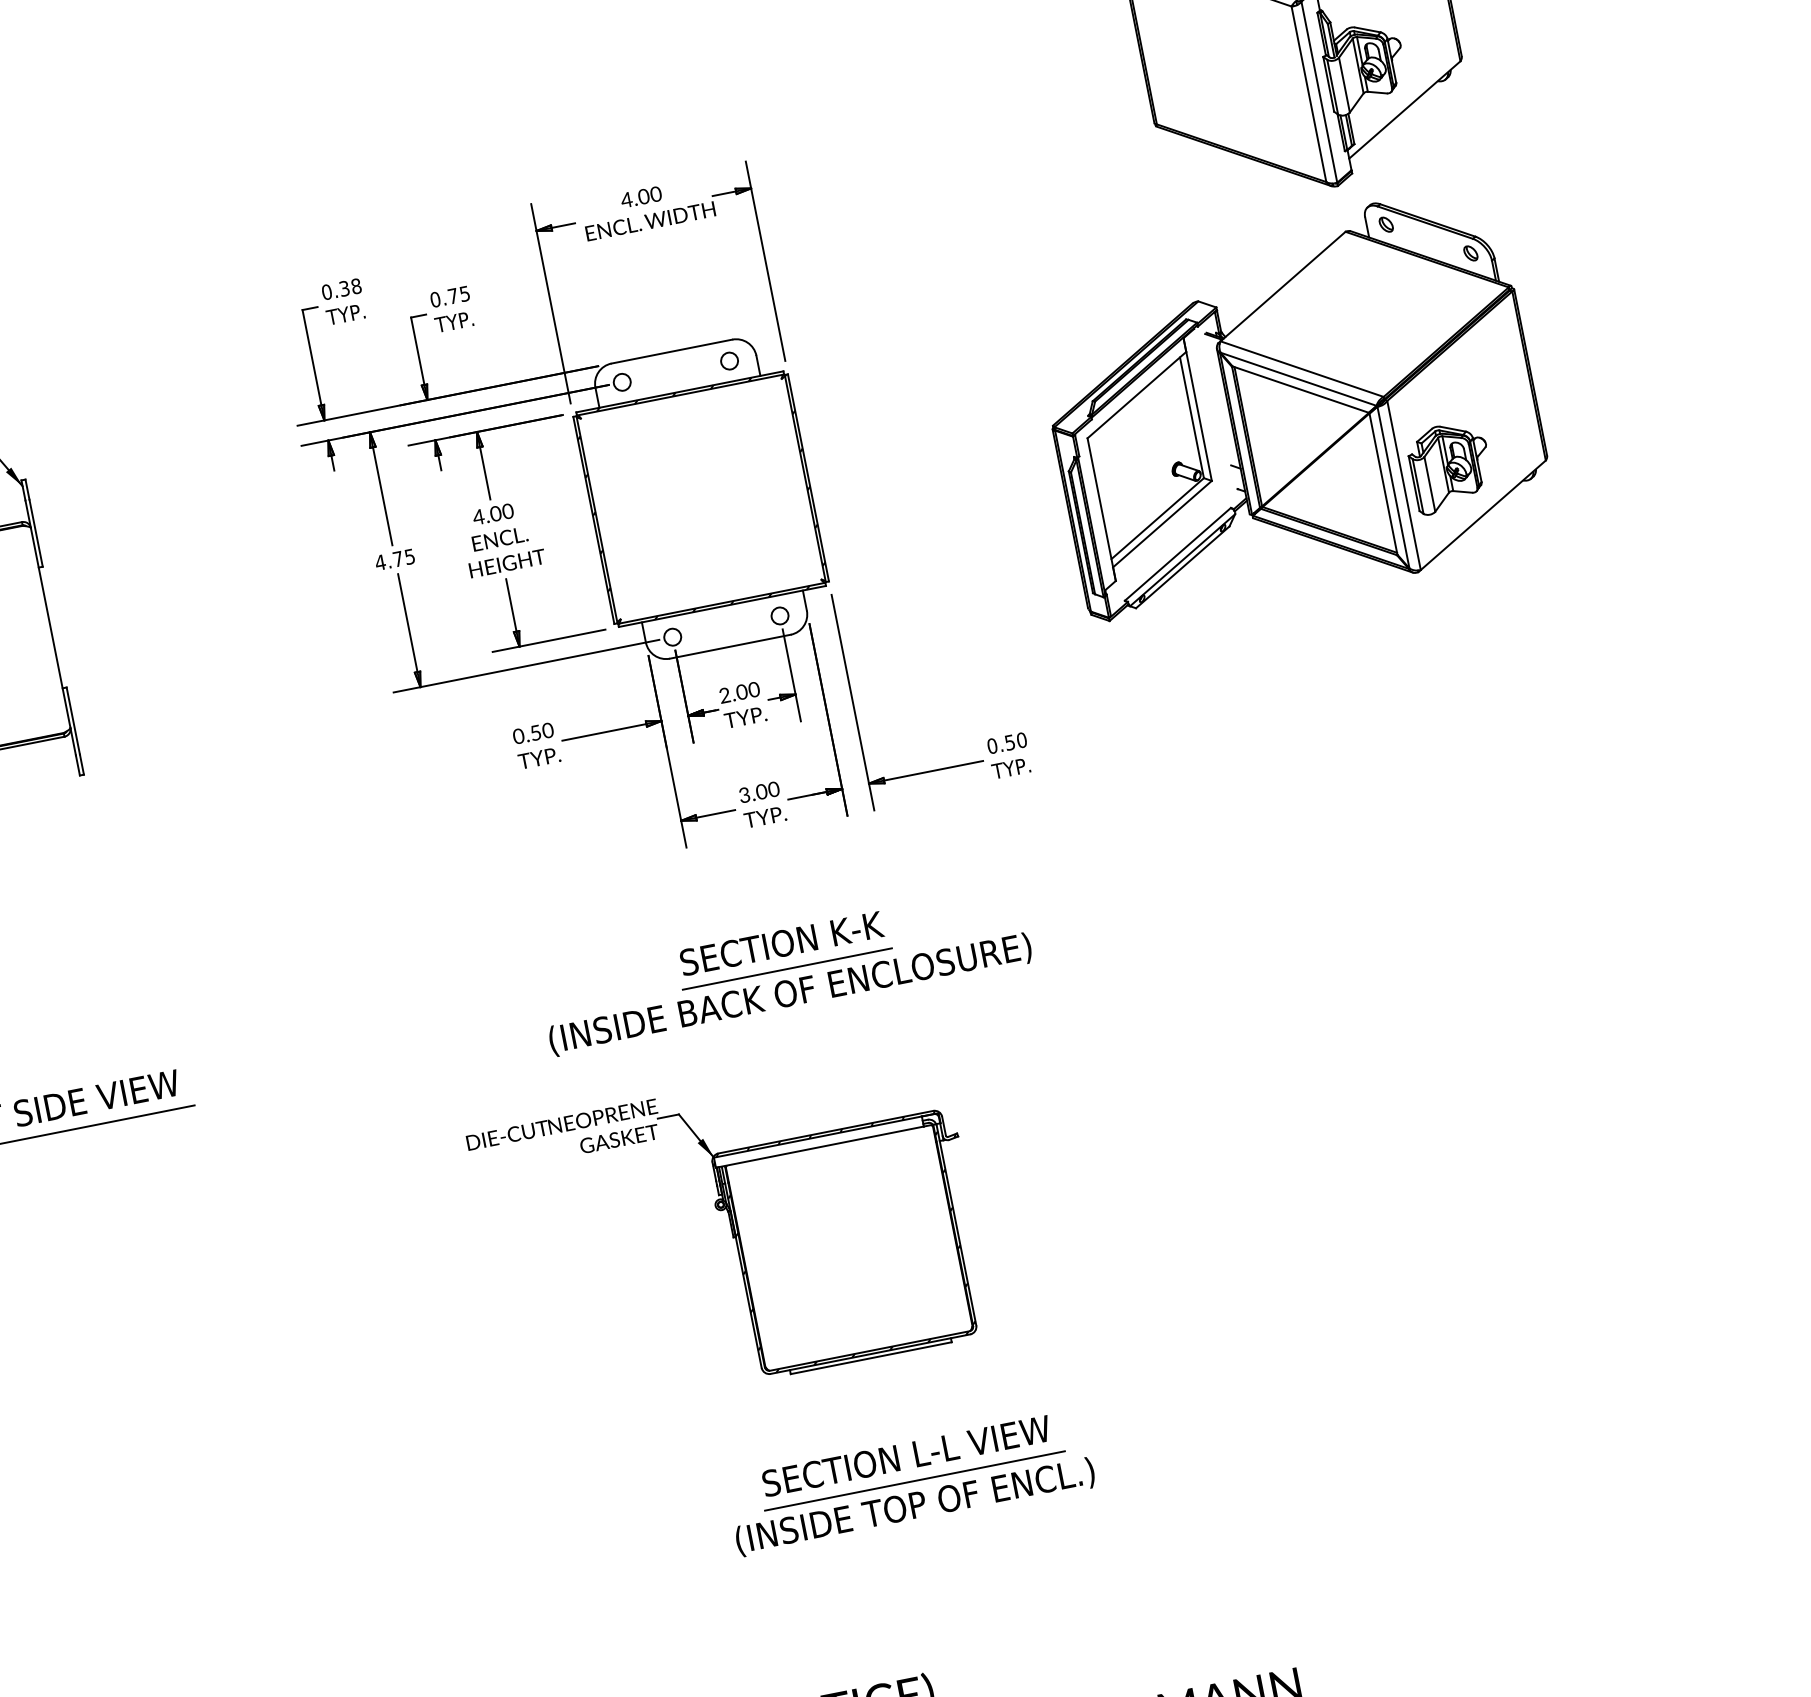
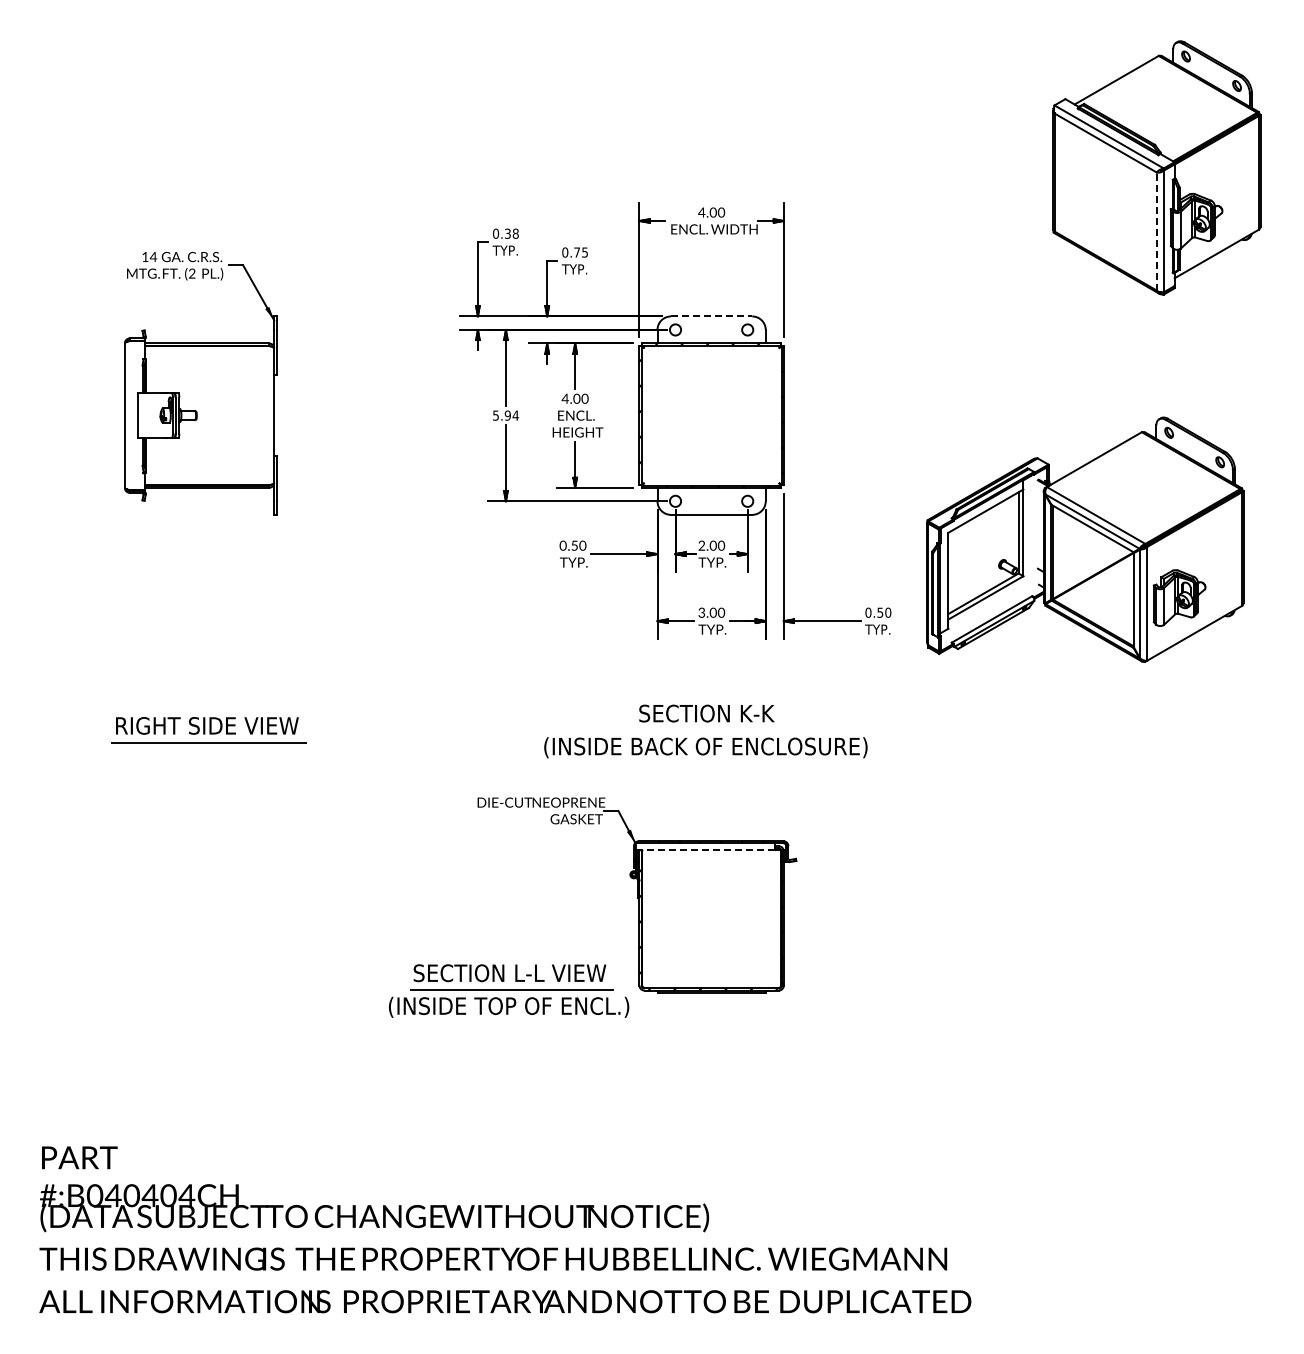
line: (1308, 94) -> (1156, 231), solid -> dashed
line: (671, 351) -> (711, 316), solid -> dashed
part: (1293, 407) -> (1085, 539), moved
text: (394, 559) -> (505, 415), 4.75 -> 5.94
line: (786, 968) -> (706, 730), removed
line: (820, 1147) -> (705, 850), solid -> dashed
part: (911, 1481) -> (509, 990), moved

